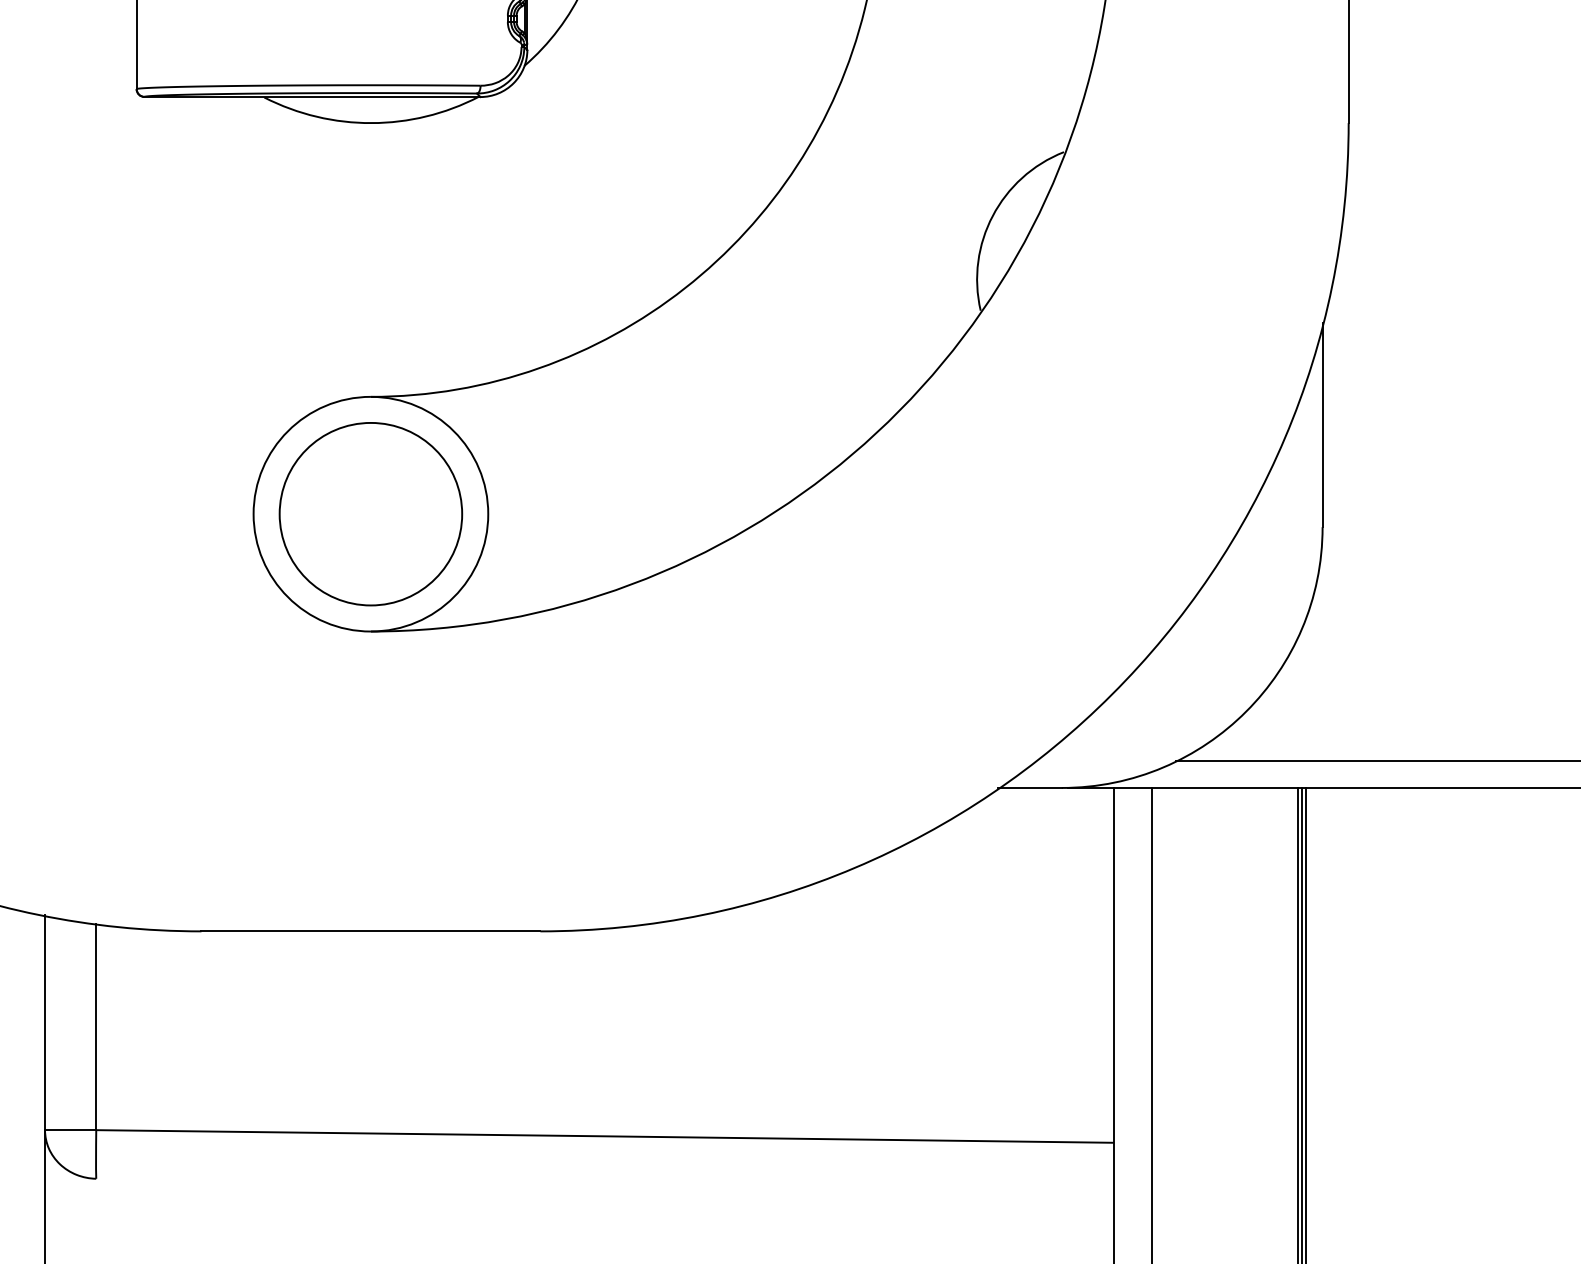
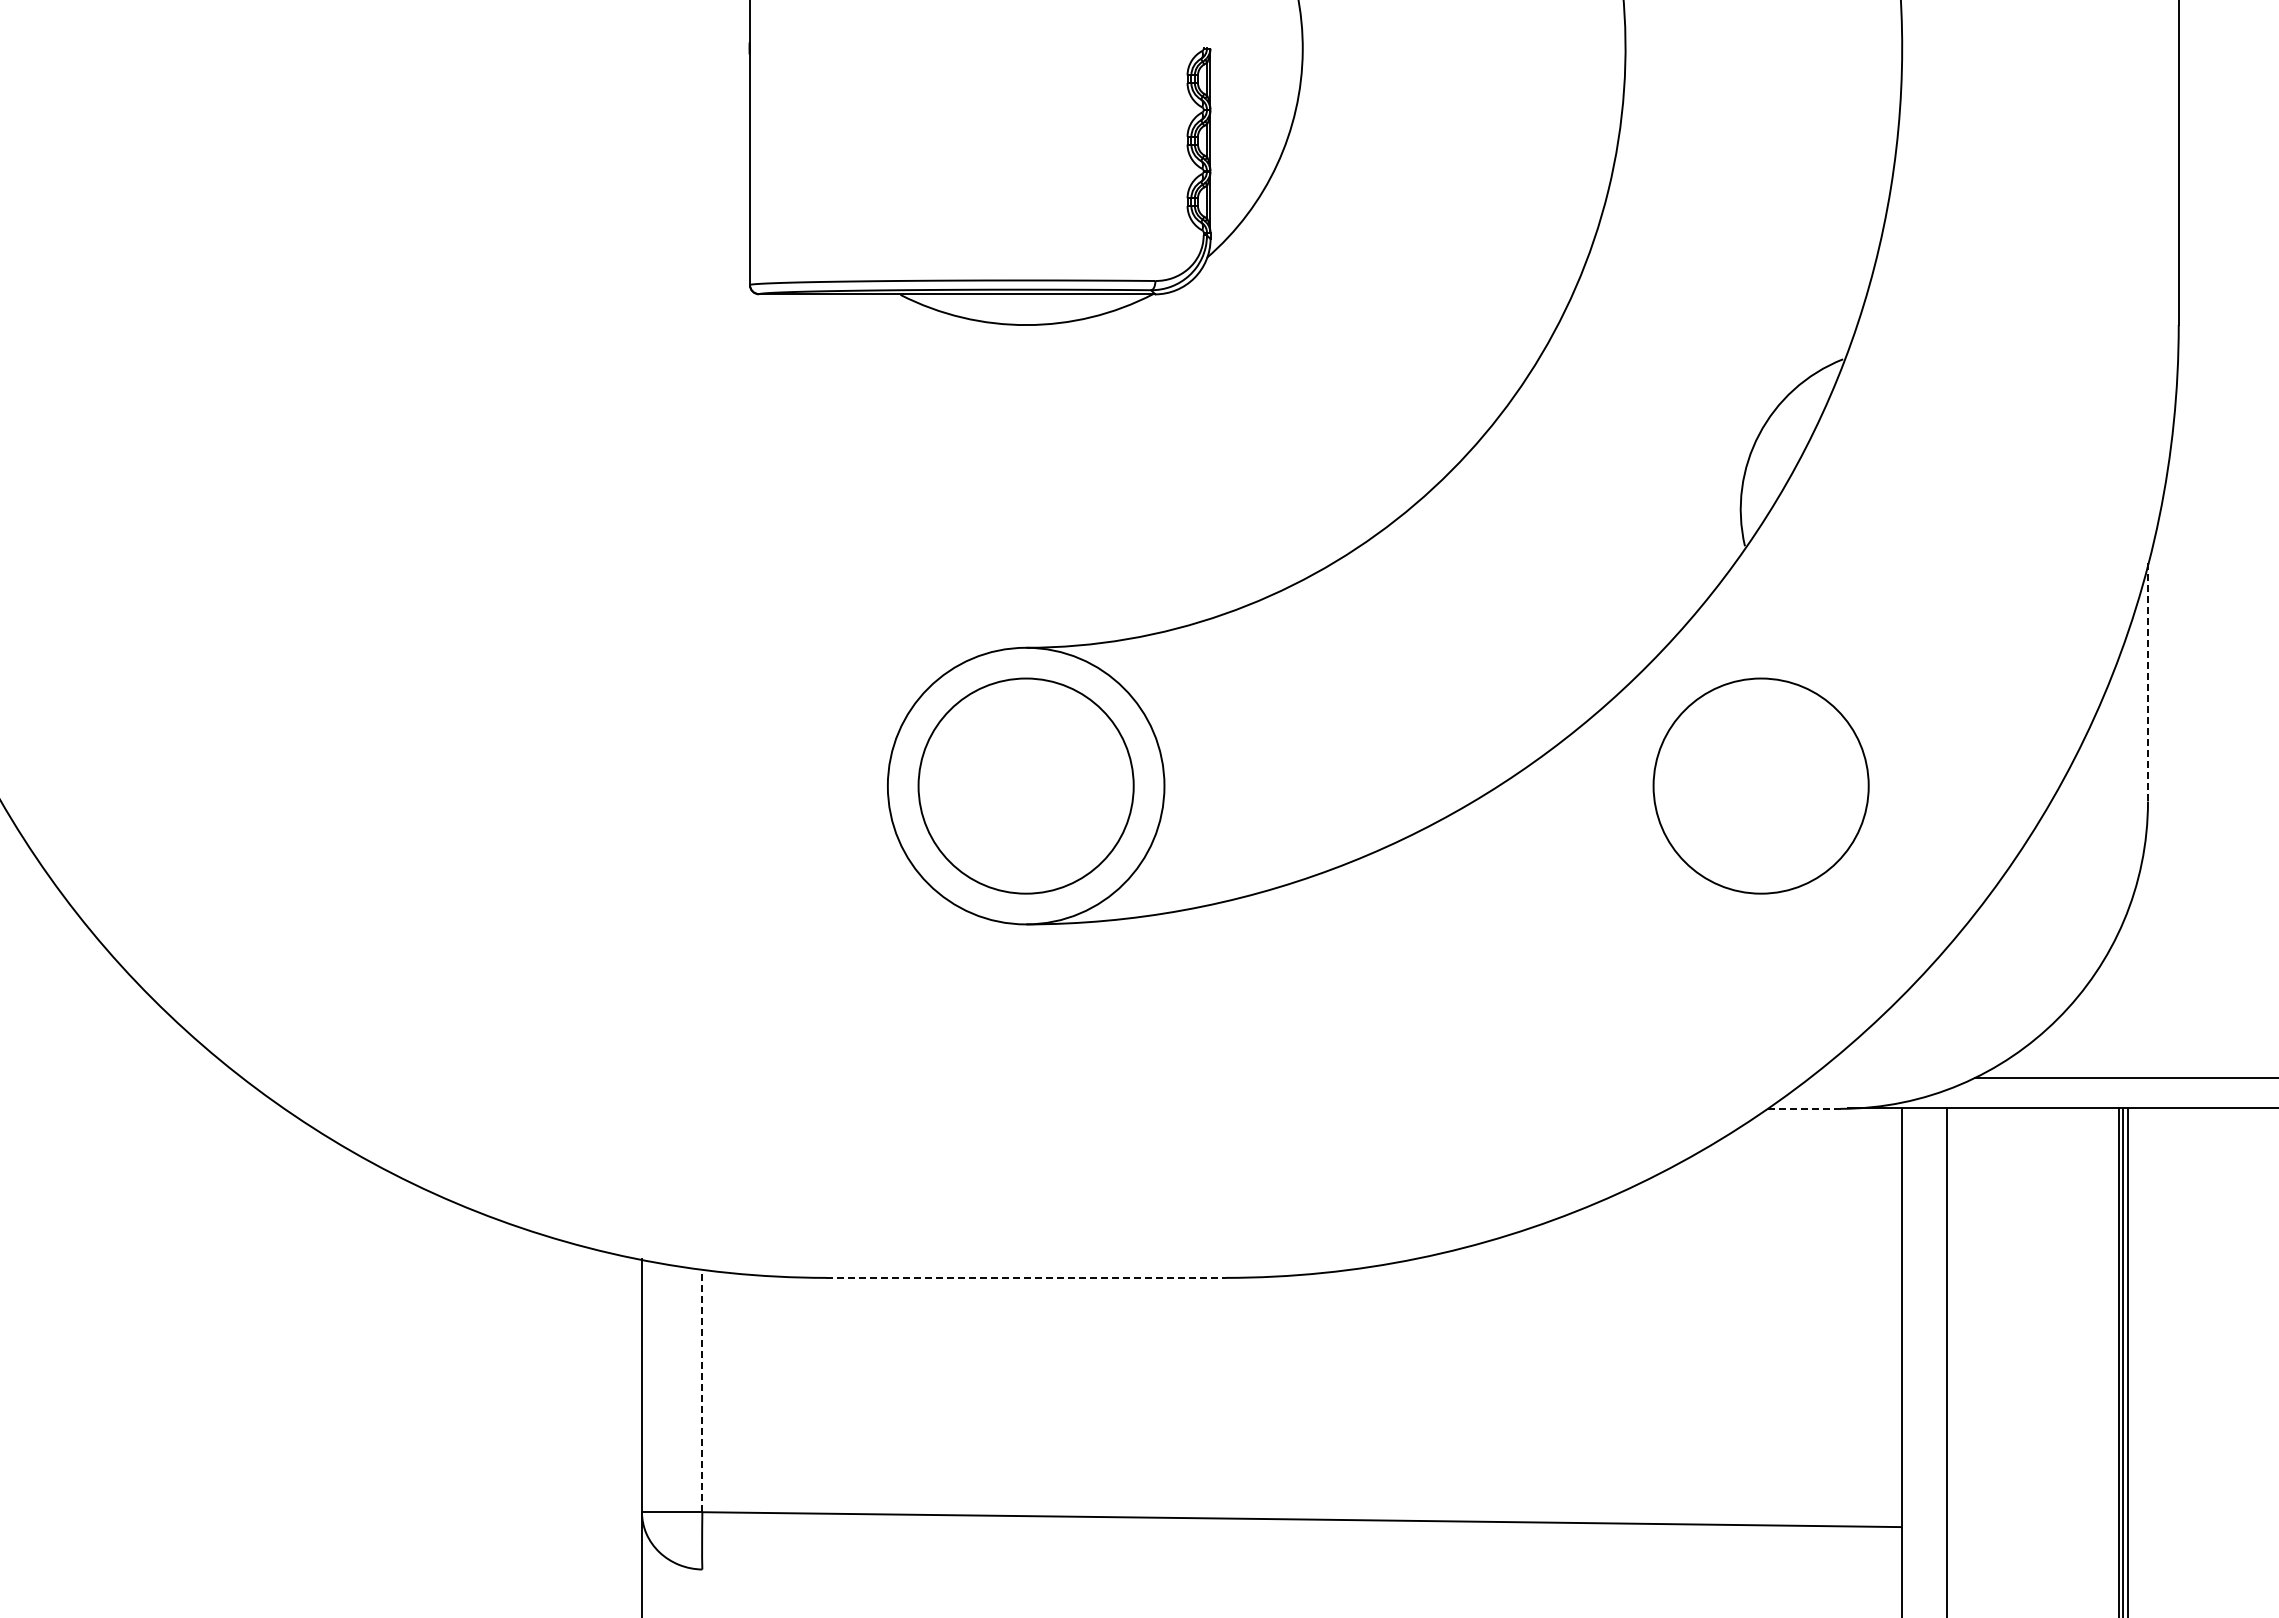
line: (1323, 424) -> (2148, 680), solid -> dashed
circle: (993, 513) -> (1760, 785), added
line: (1029, 787) -> (1802, 1108), solid -> dashed
line: (371, 931) -> (1026, 1277), solid -> dashed
line: (96, 1026) -> (702, 1390), solid -> dashed

